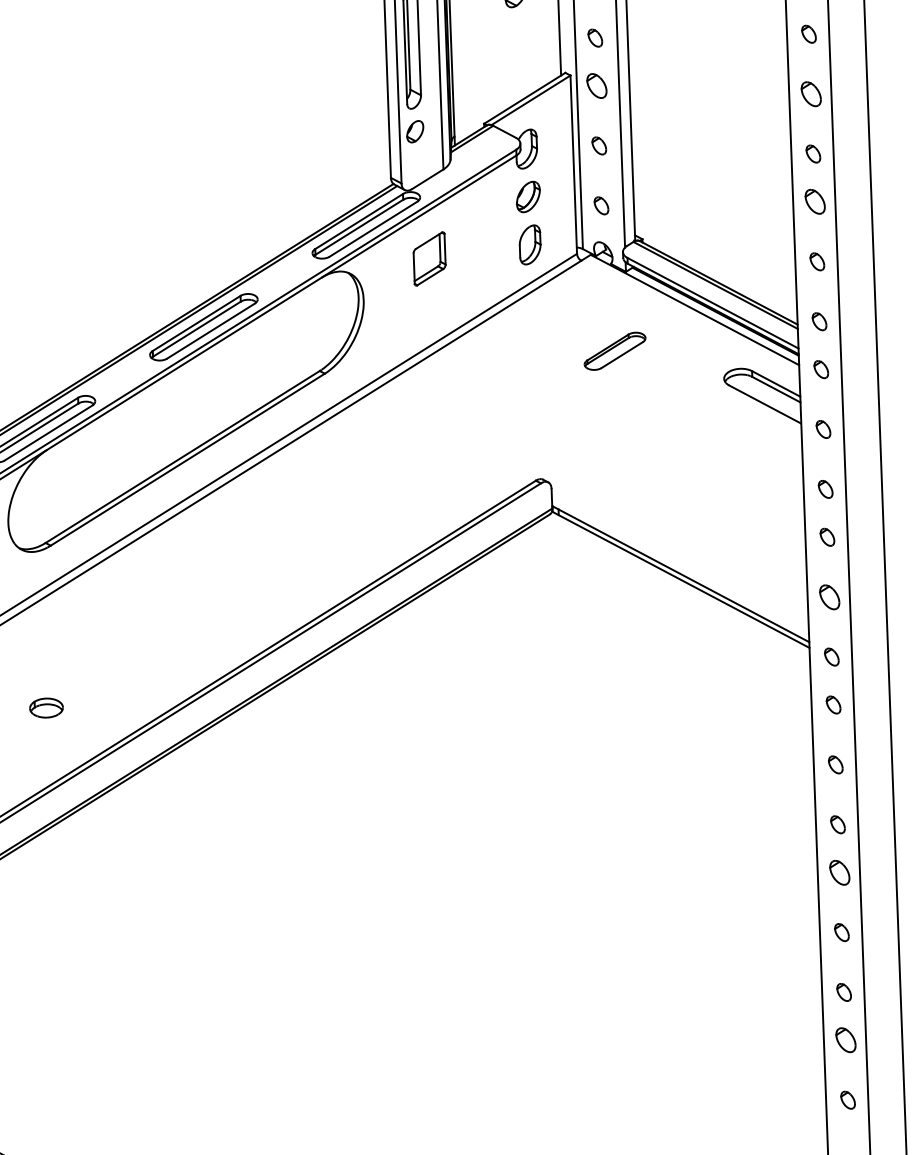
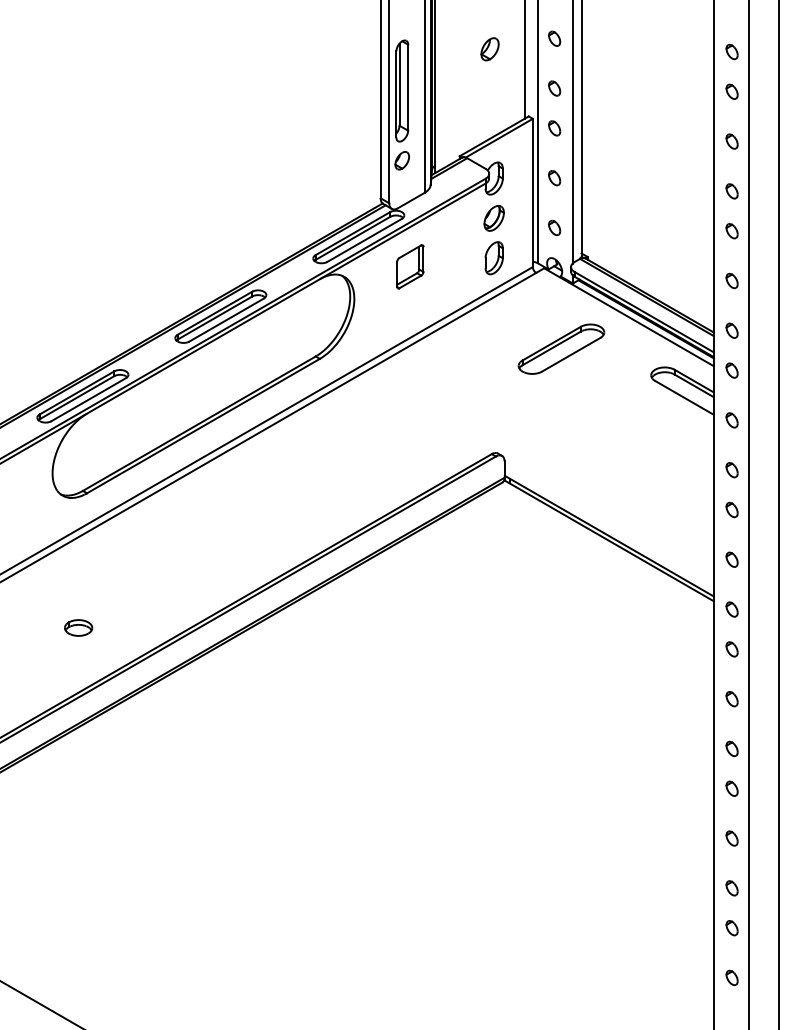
part: (596, 86) -> (554, 128), size x0.71
part: (810, 94) -> (731, 141), size x0.71
part: (814, 202) -> (731, 231), size x0.71
part: (615, 350) -> (561, 348), size x1.67
part: (828, 596) -> (731, 559), size x0.71
part: (839, 872) -> (731, 788), size x0.71
part: (845, 1040) -> (731, 928), size x0.71

